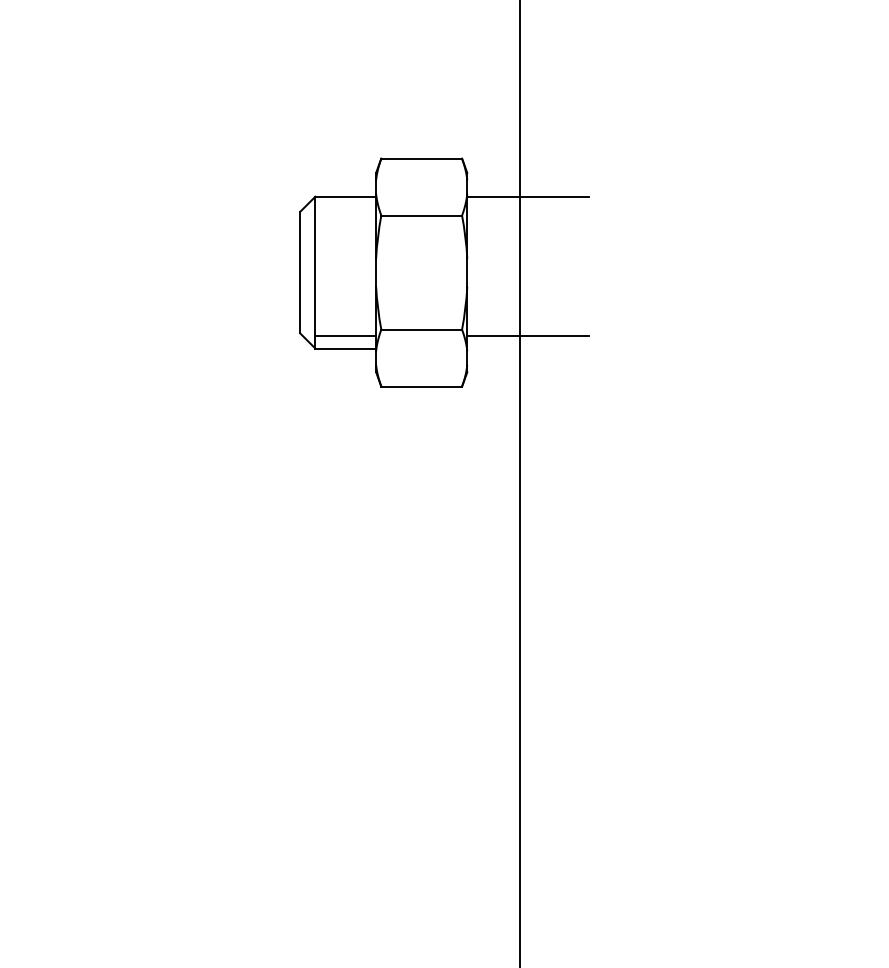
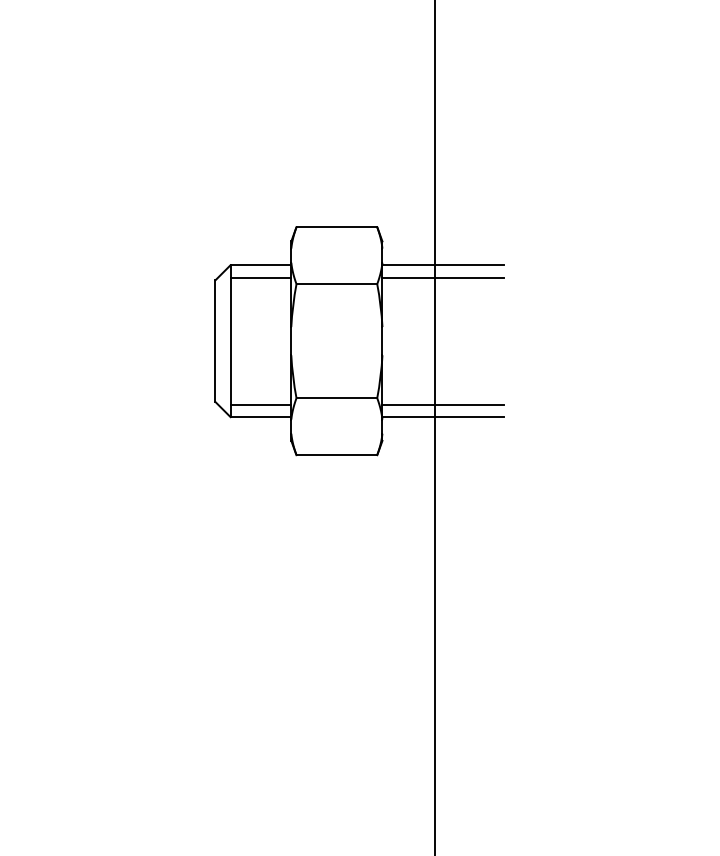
line: (345, 209) -> (260, 278), added
line: (527, 209) -> (442, 278), added
line: (527, 348) -> (442, 417), added

